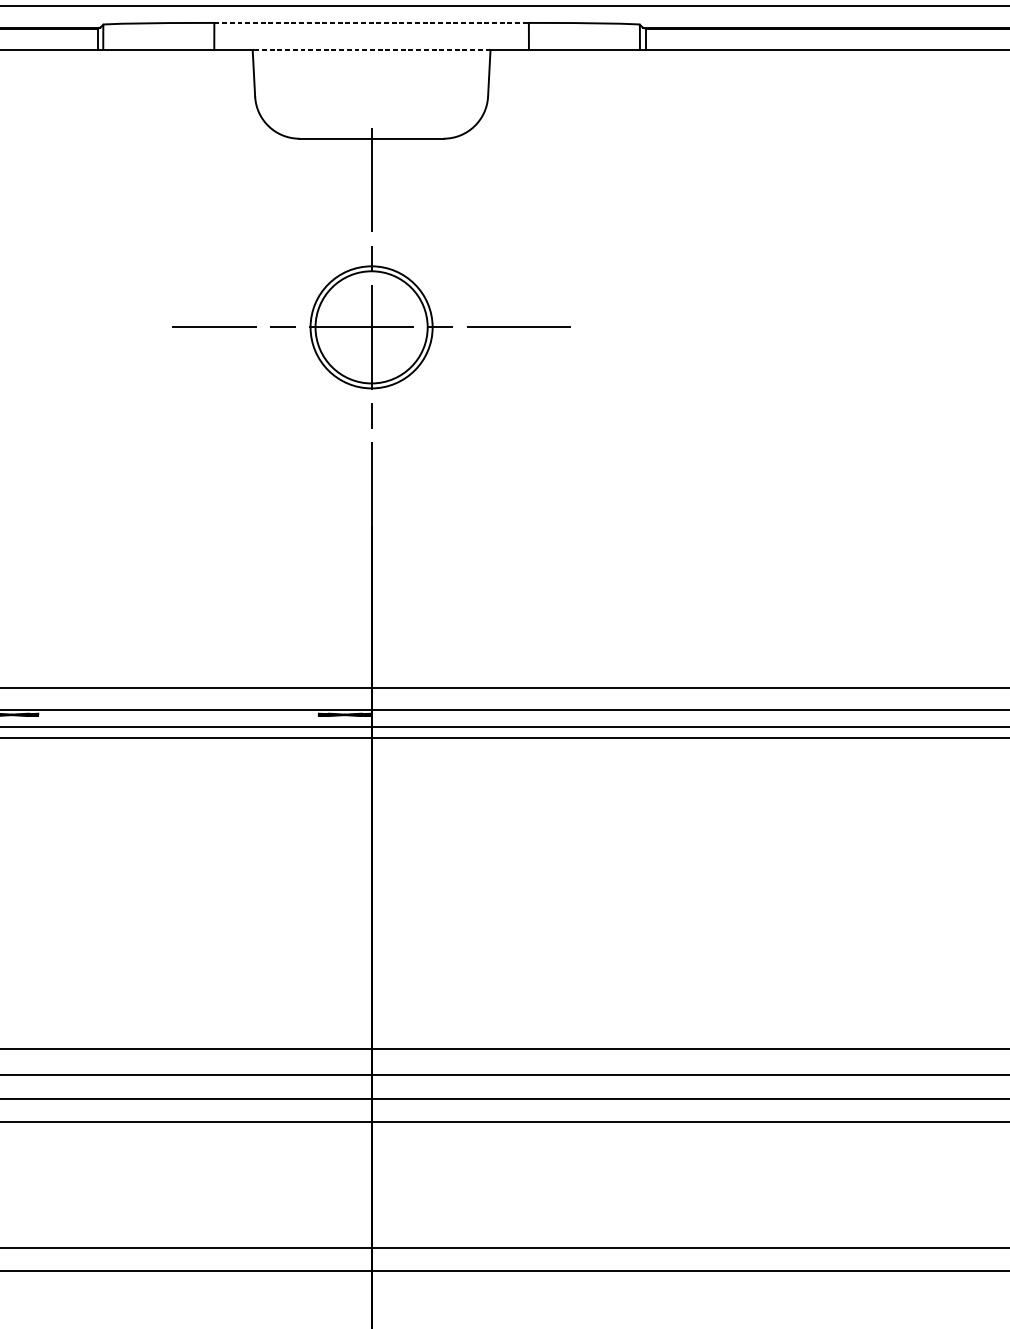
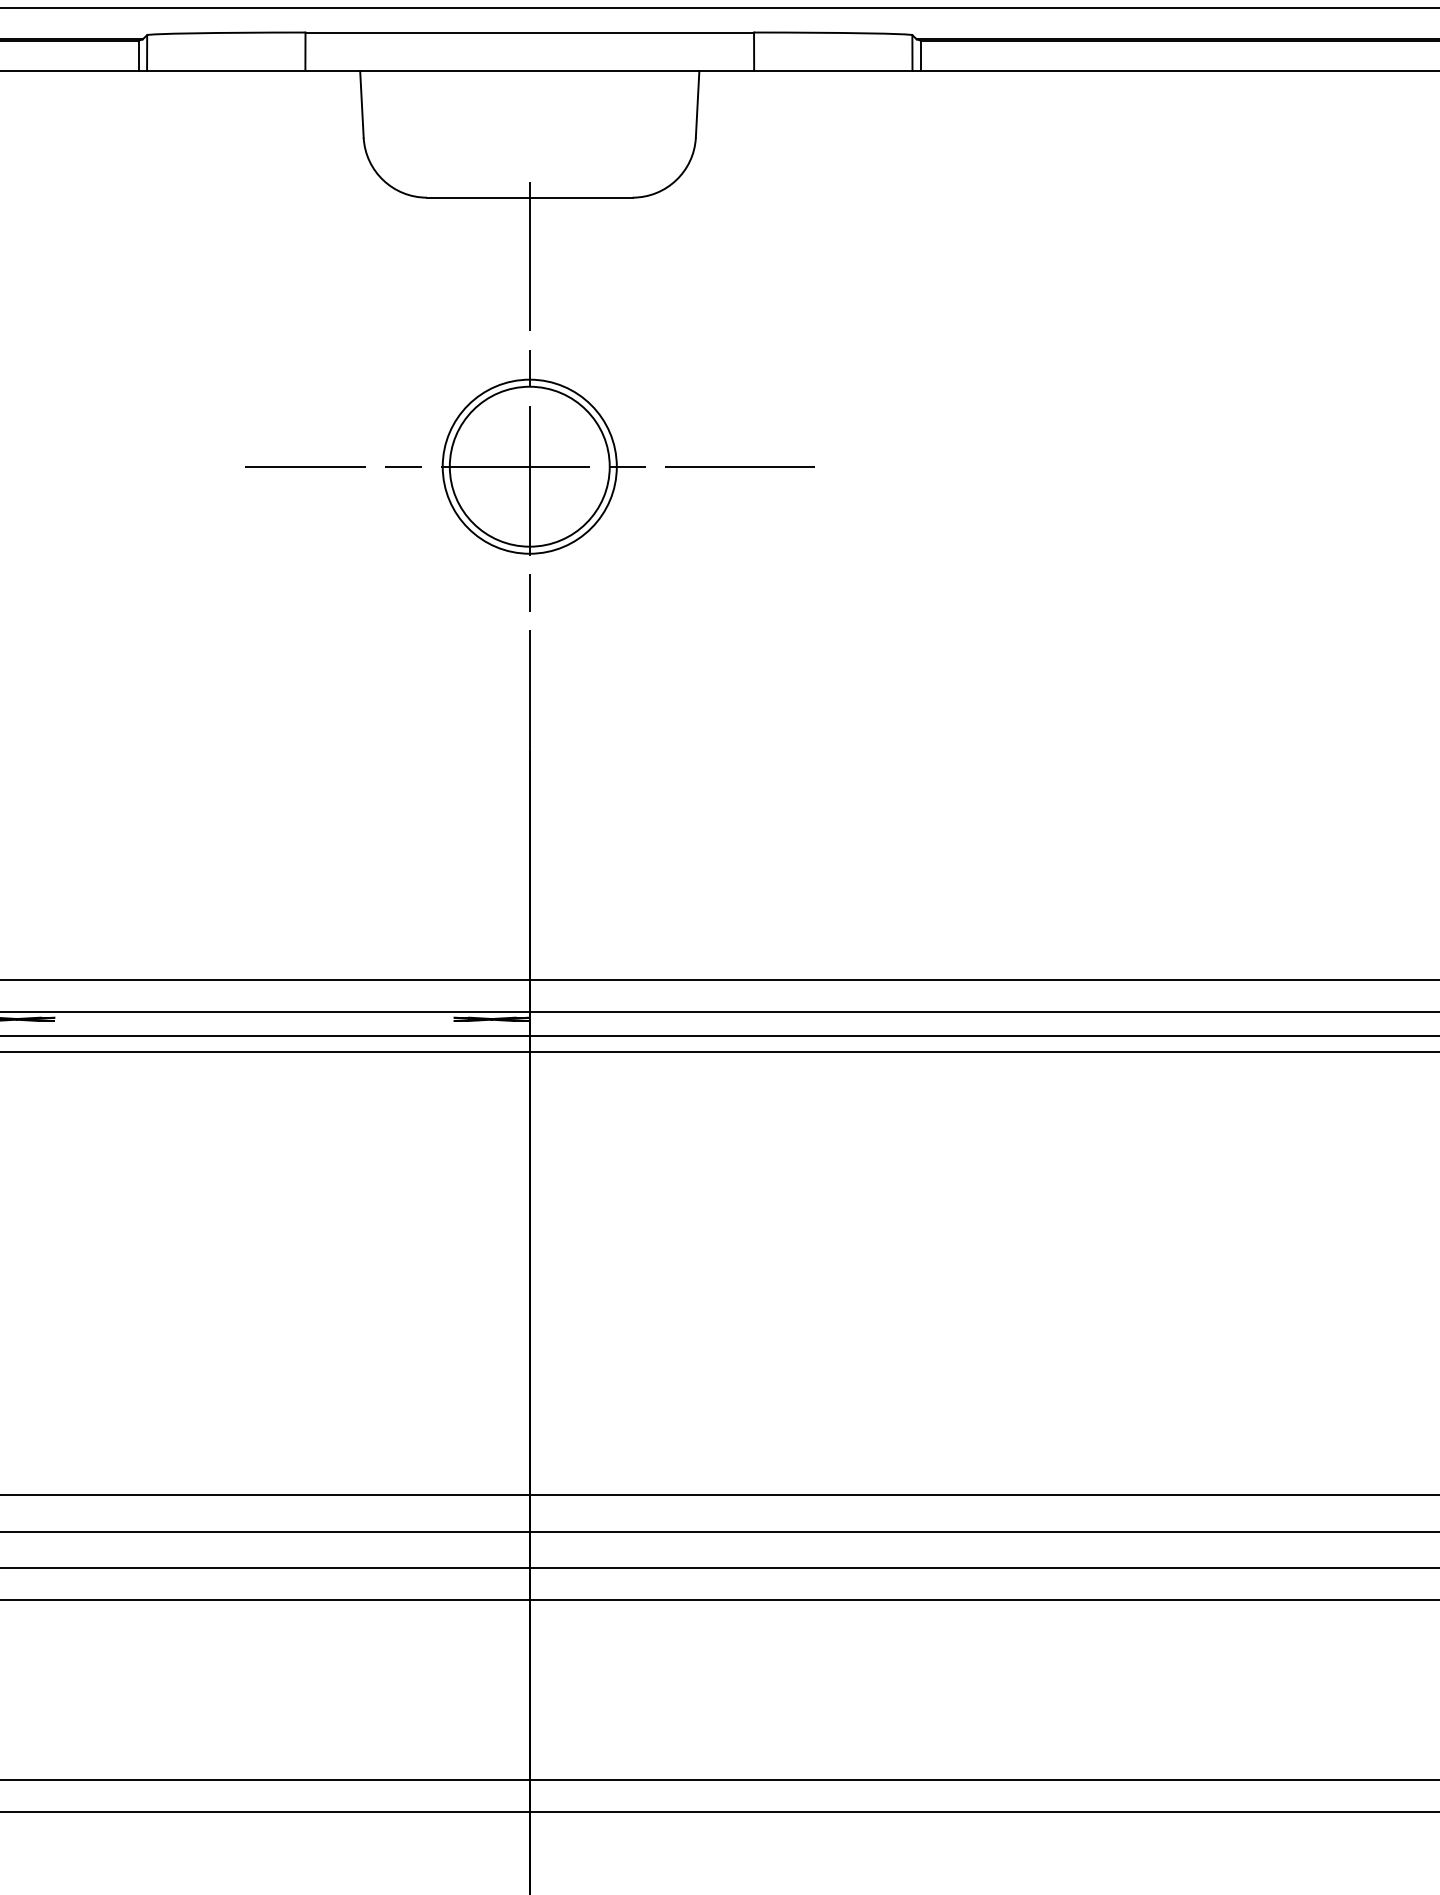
line: (372, 22) -> (530, 32), dashed -> solid
line: (371, 50) -> (529, 71), dashed -> solid

